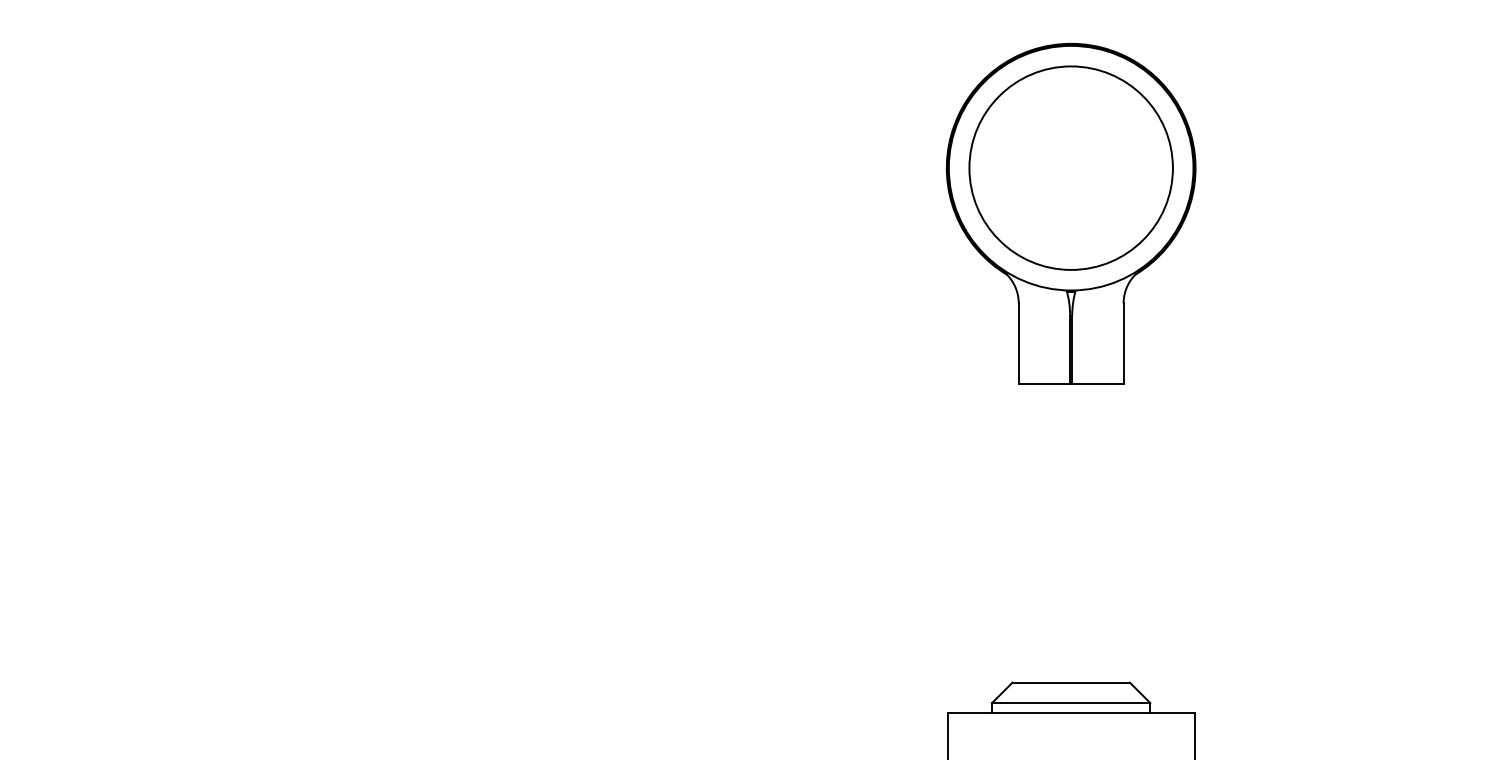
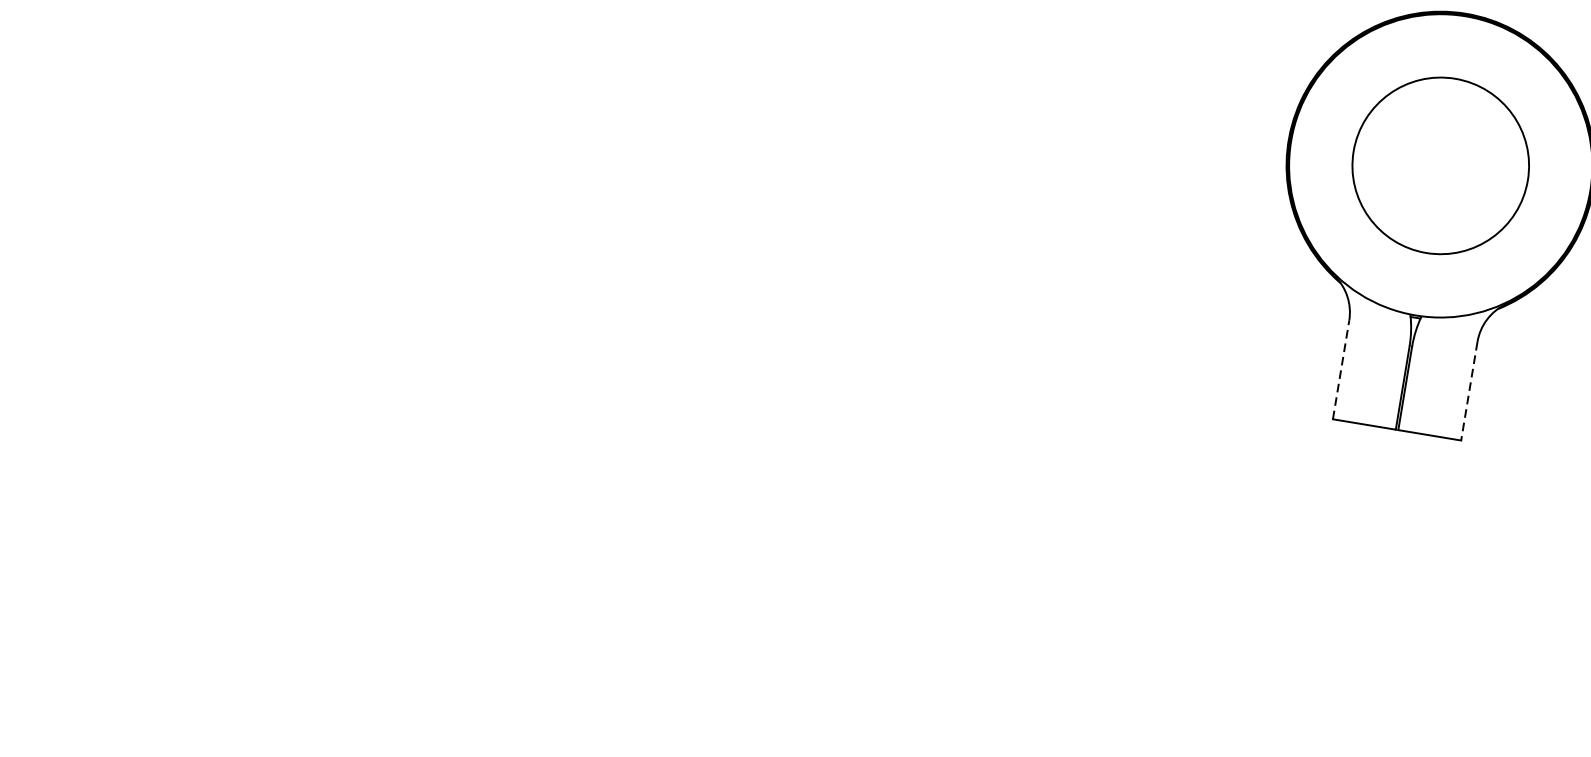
circle: (1070, 167) -> (1440, 164), size x0.7
line: (1018, 343) -> (1340, 369), solid -> dashed
line: (1123, 344) -> (1469, 392), solid -> dashed

